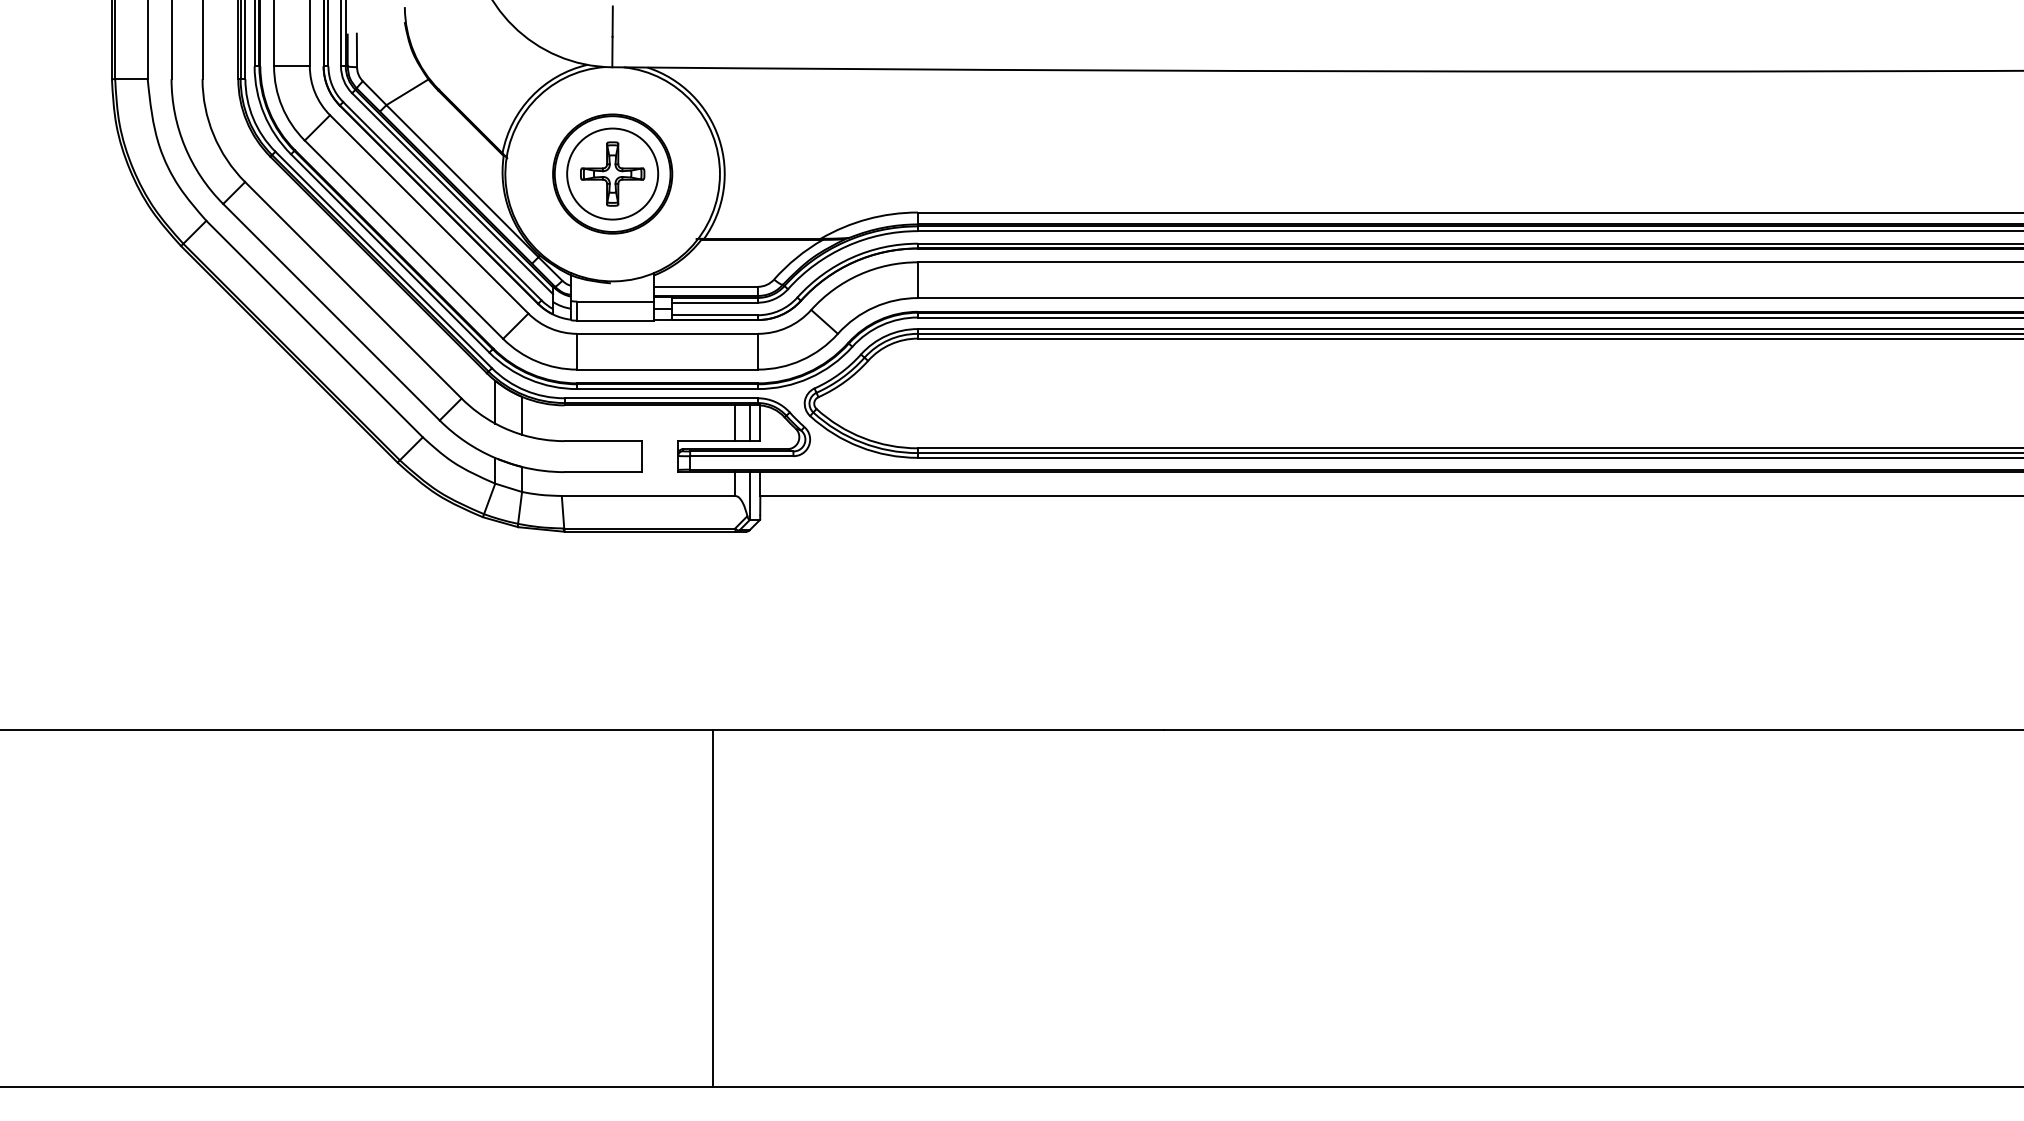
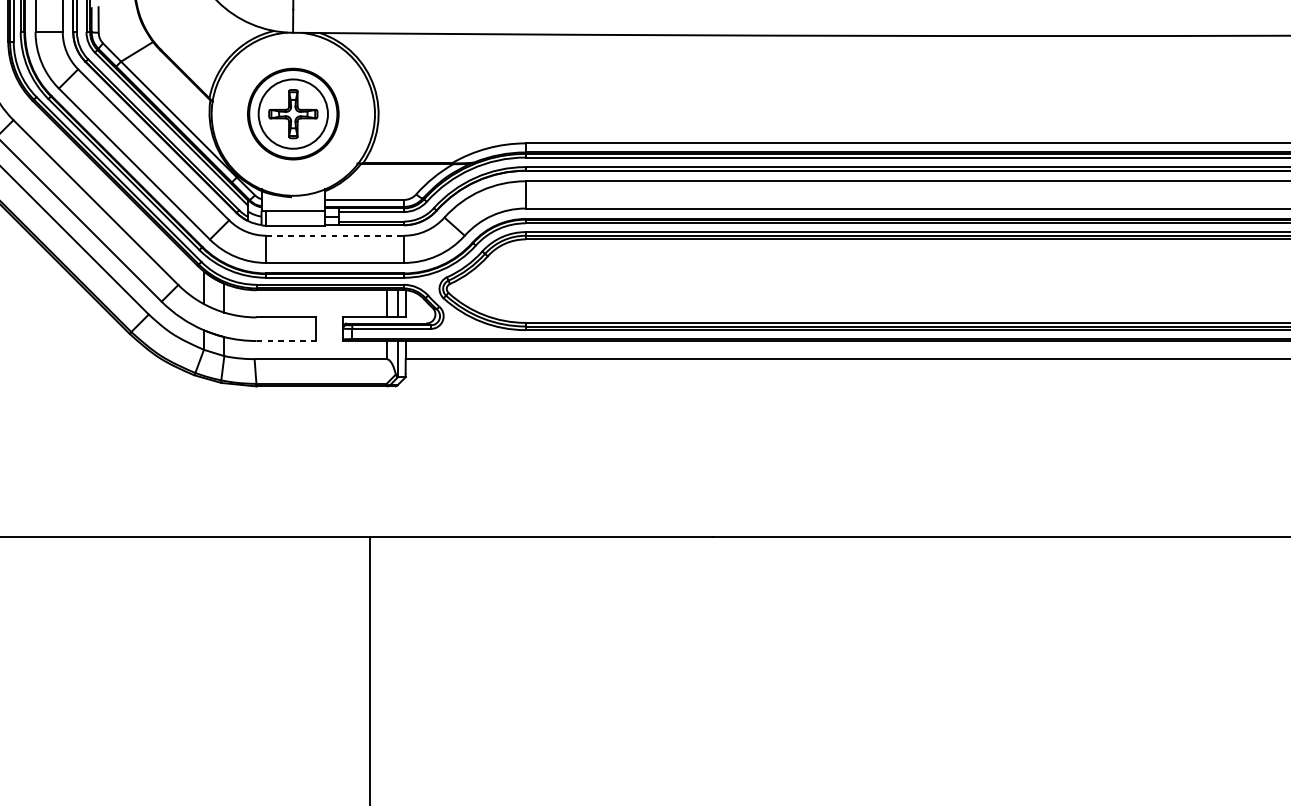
line: (668, 333) -> (335, 235), solid -> dashed
line: (603, 472) -> (286, 341), solid -> dashed

